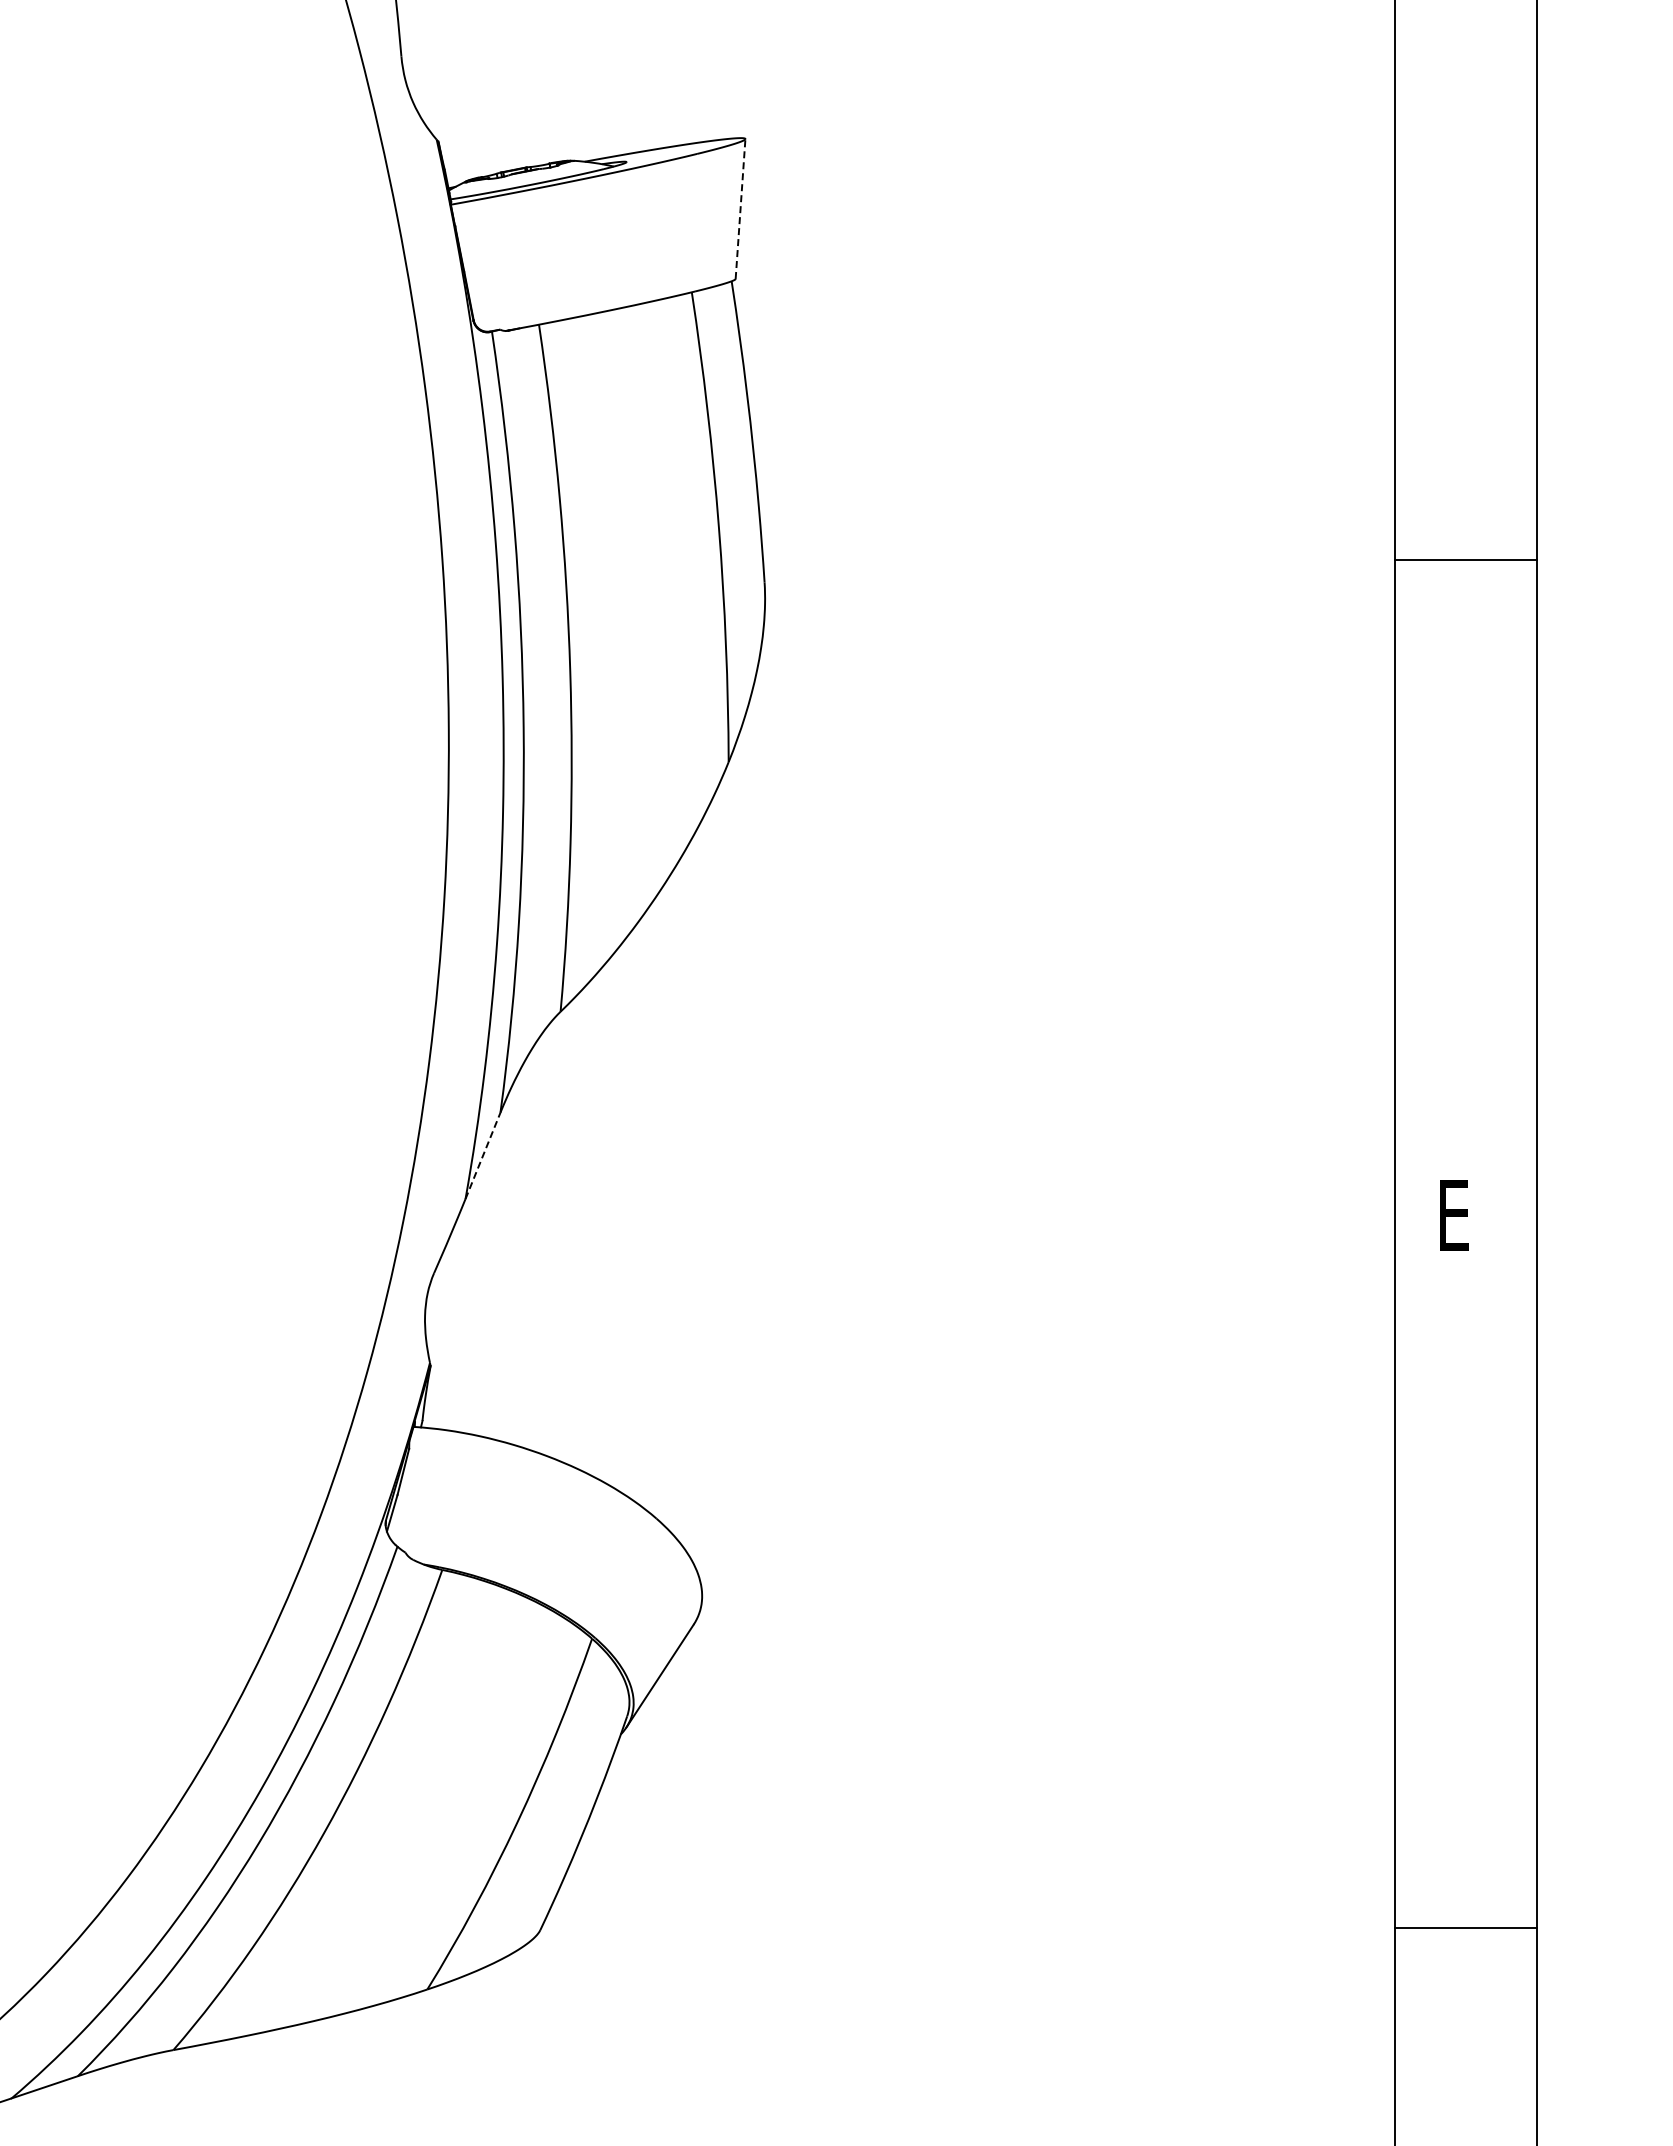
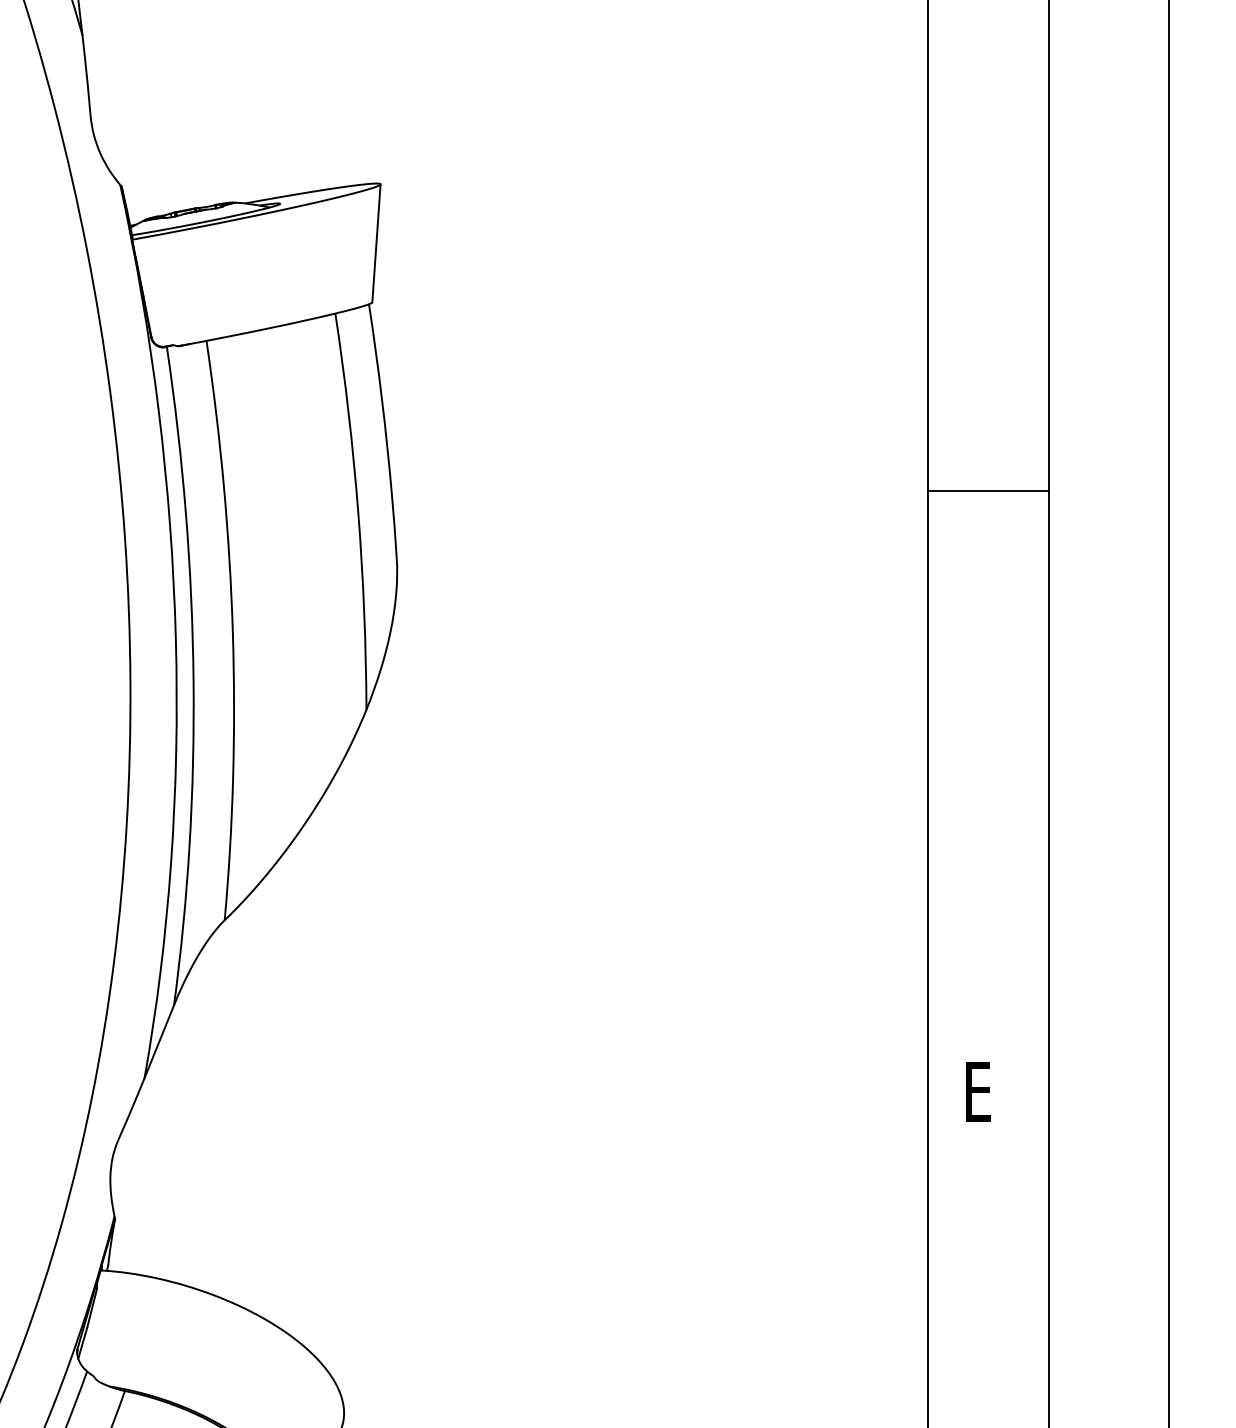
line: (740, 208) -> (376, 242), dashed -> solid
line: (1466, 560) -> (988, 491), moved
line: (482, 1155) -> (158, 1041), dashed -> solid

